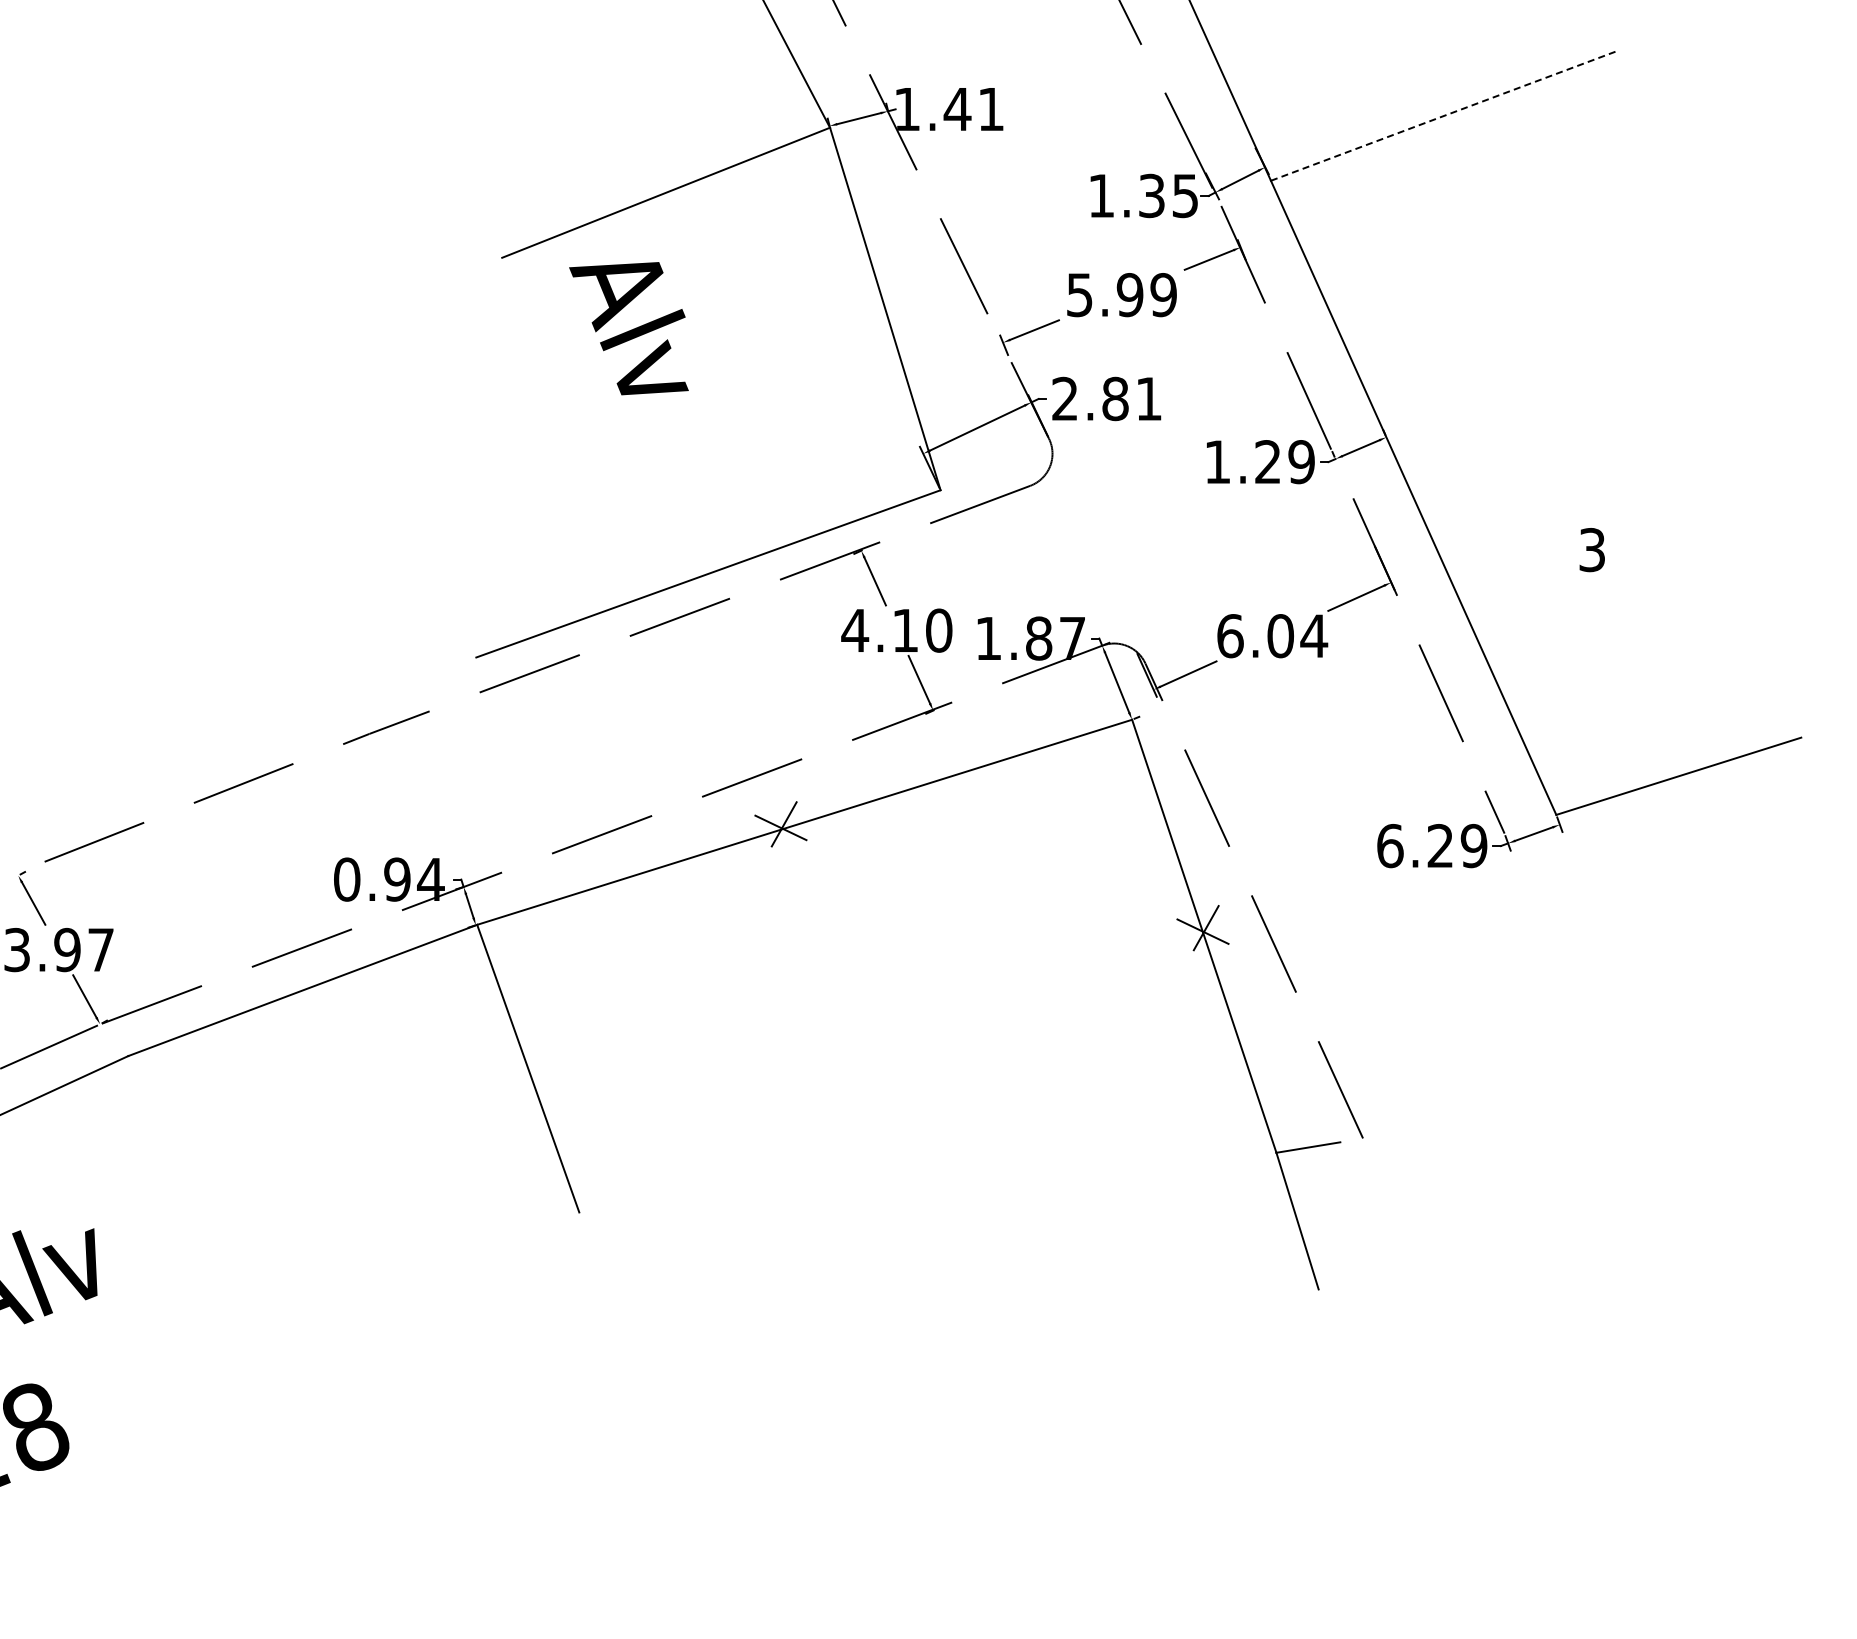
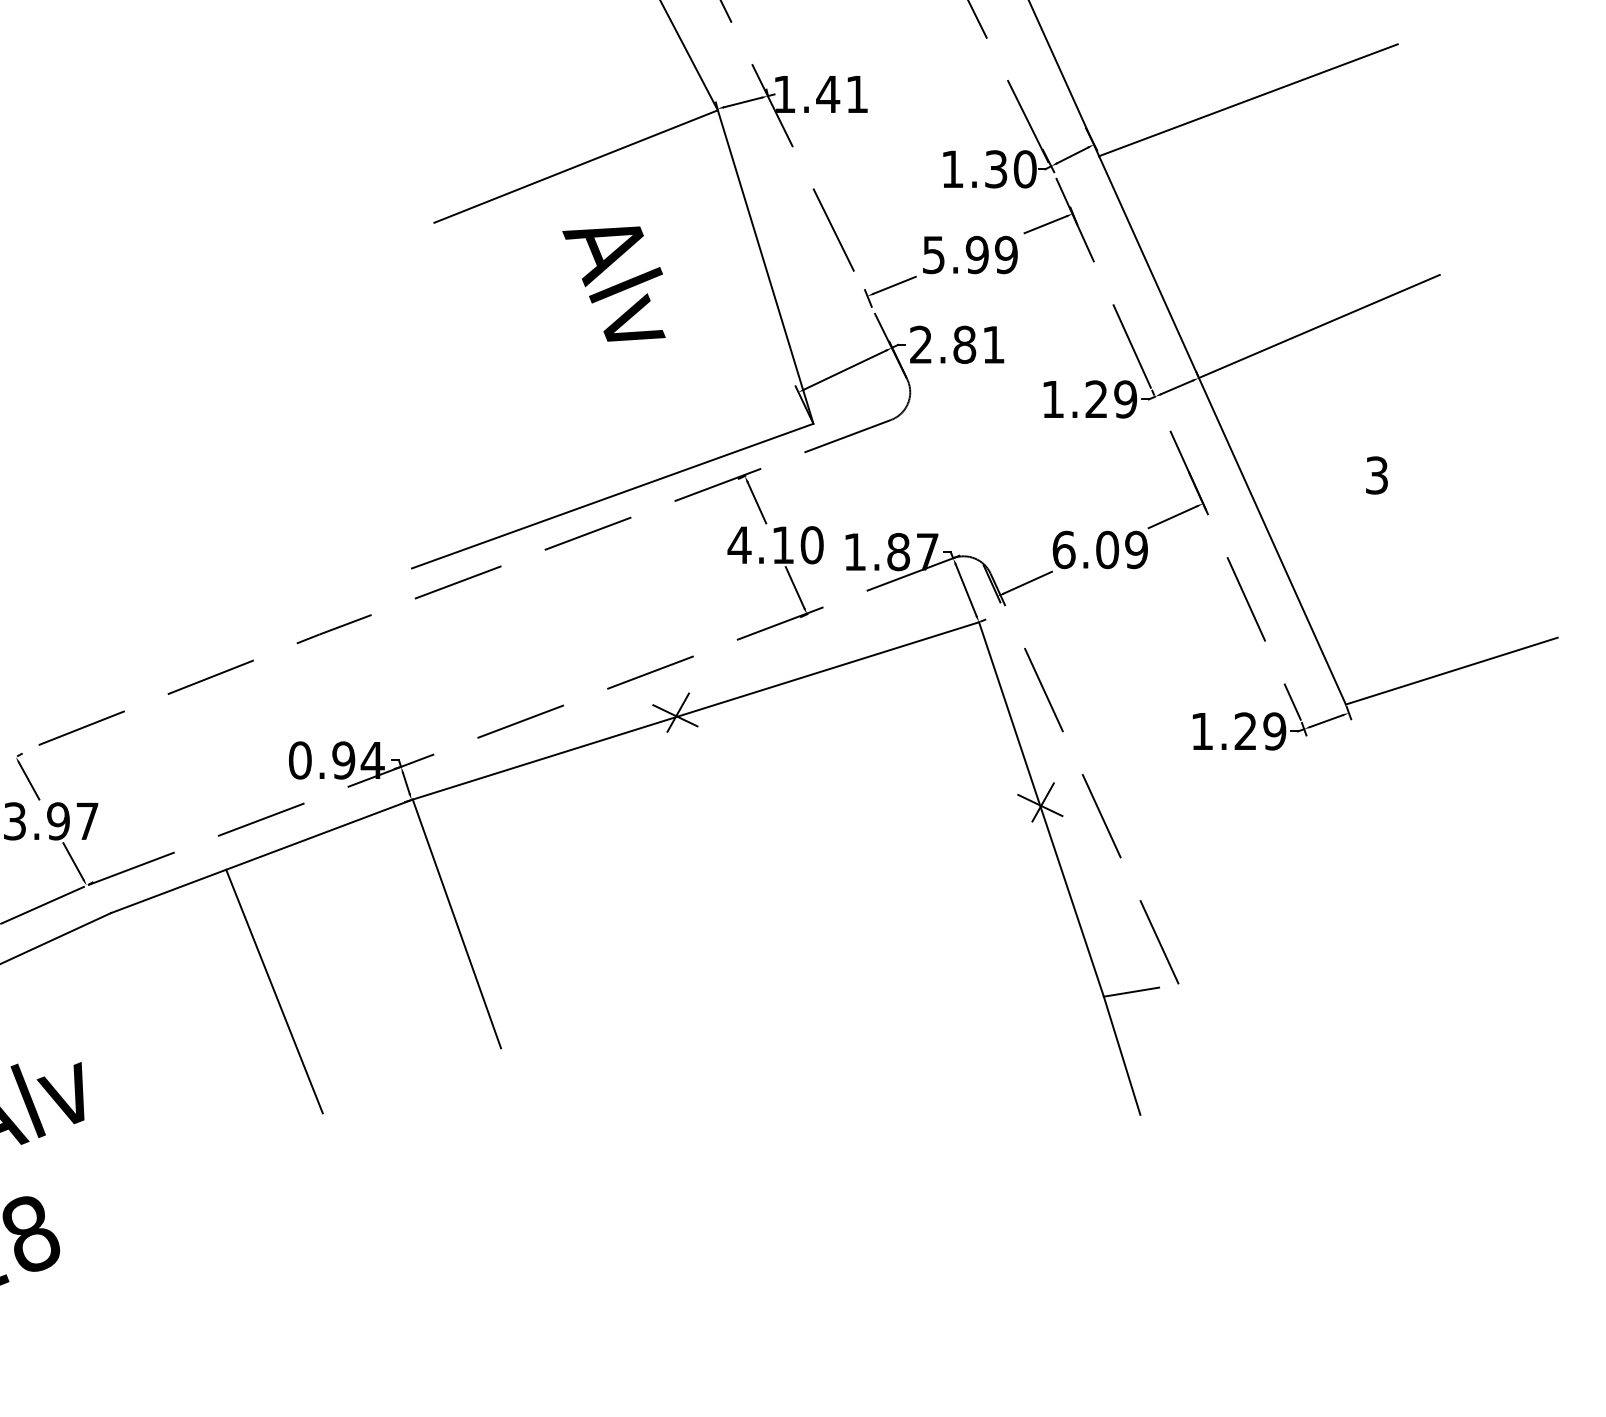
line: (1444, 115) -> (1249, 99), dashed -> solid
text: (1185, 195) -> (1025, 168), 1.35 -> 1.30
text: (628, 328) -> (613, 283), moved
line: (1525, 377) -> (1319, 326), added
text: (1314, 636) -> (1136, 550), 6.04 -> 6.09
text: (1390, 846) -> (1202, 731), 6.29 -> 1.29
line: (317, 1146) -> (274, 991), added

